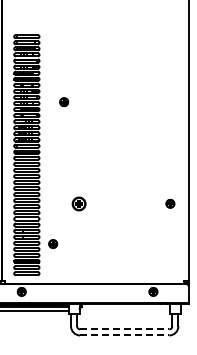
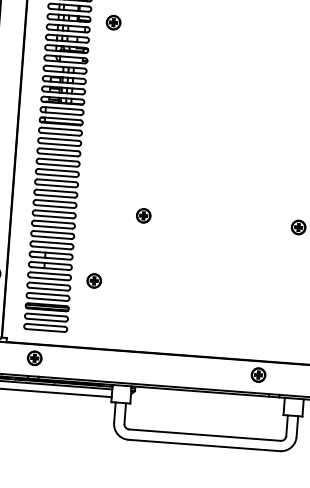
part: (64, 102) -> (114, 23), moved
part: (79, 203) -> (144, 215), size x0.62
line: (124, 329) -> (204, 435), dashed -> solid
line: (124, 335) -> (203, 445), dashed -> solid

